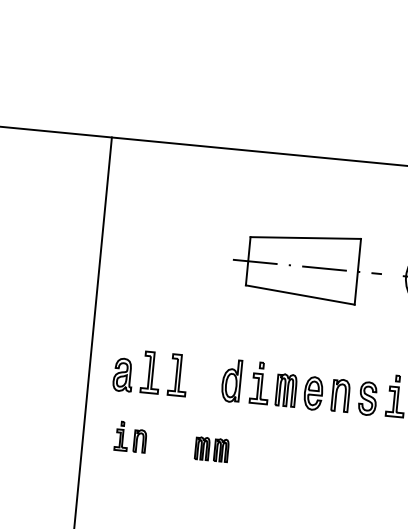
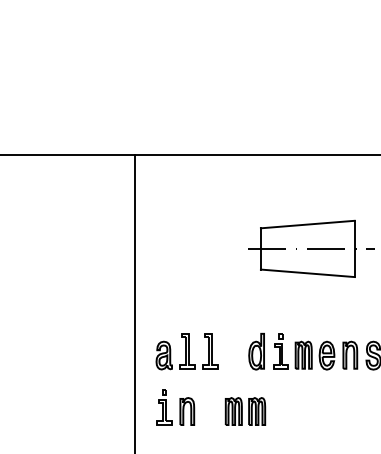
part: (130, 436) -> (175, 407), size x1.43
part: (211, 449) -> (245, 411), size x1.43

